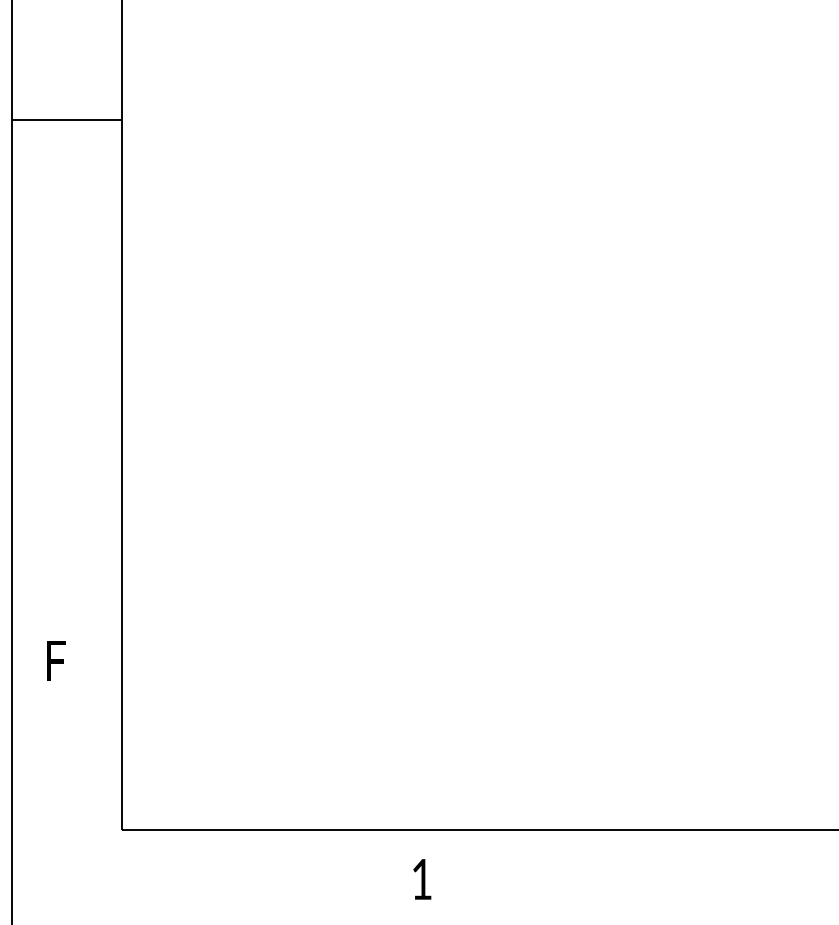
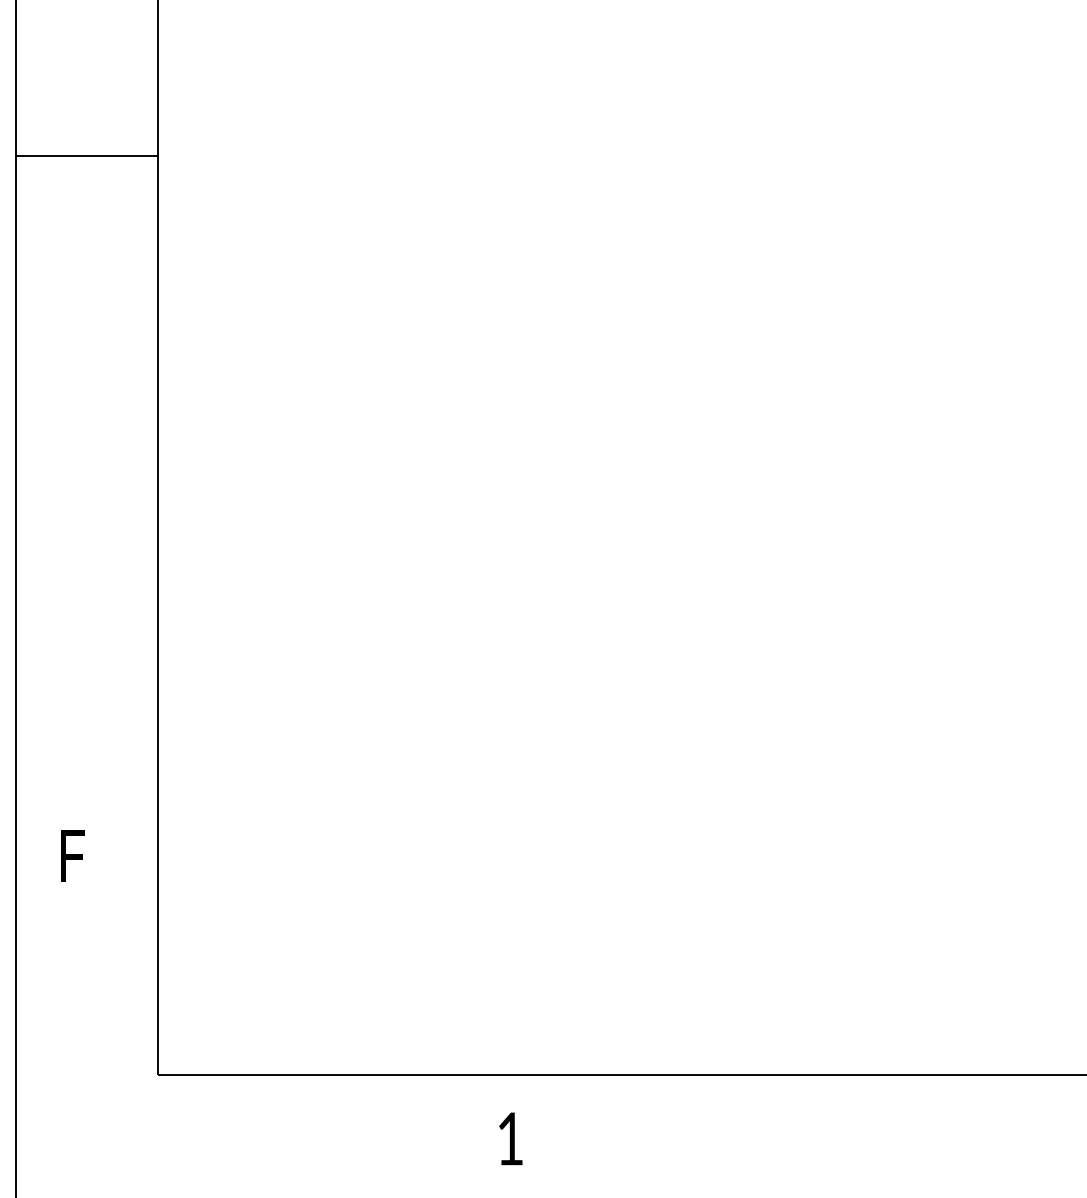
text: (422, 879) -> (511, 1139), moved

